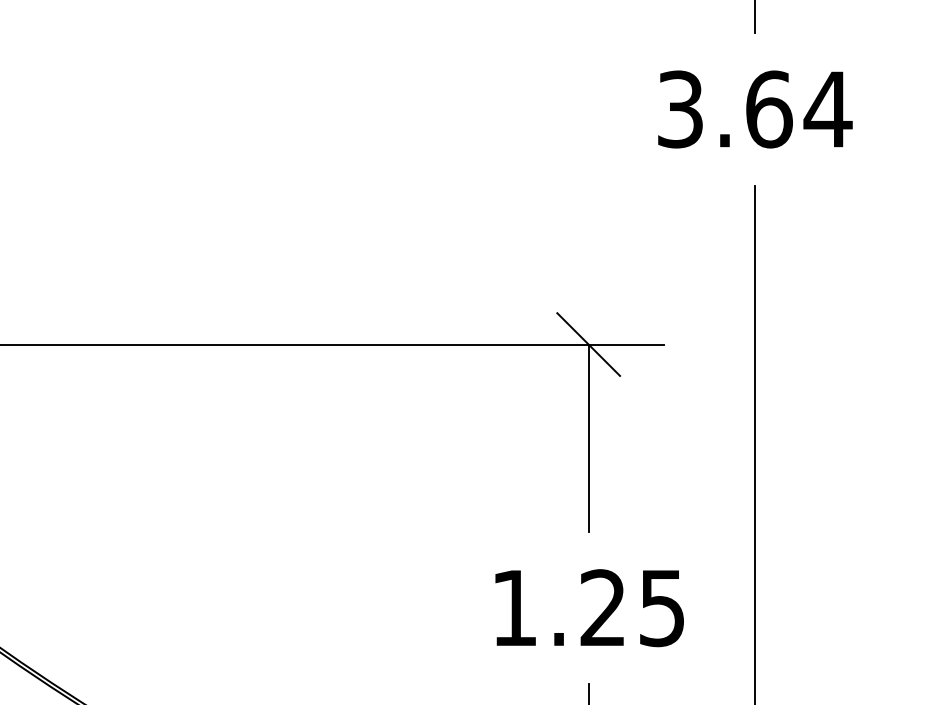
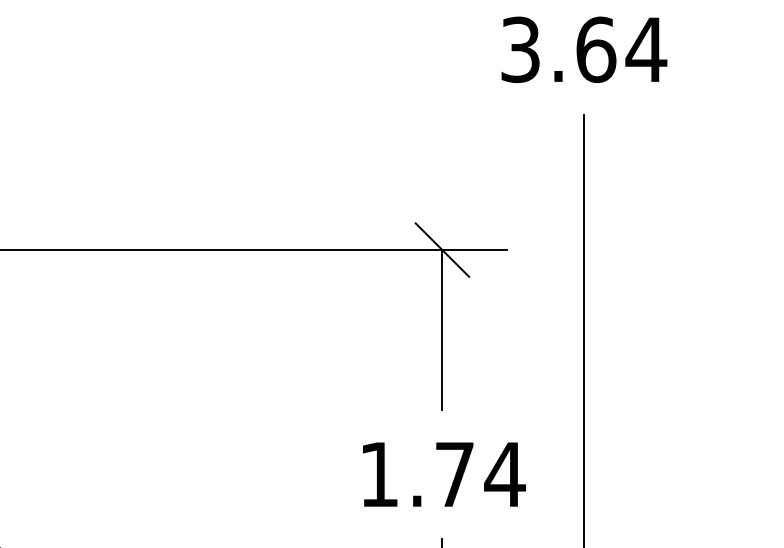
text: (633, 608) -> (480, 474), 1.25 -> 1.74

